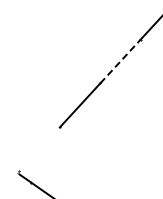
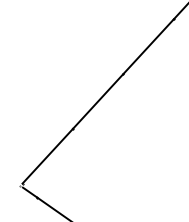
line: (120, 61) -> (148, 46), dashed -> solid
line: (39, 149) -> (47, 156), added

